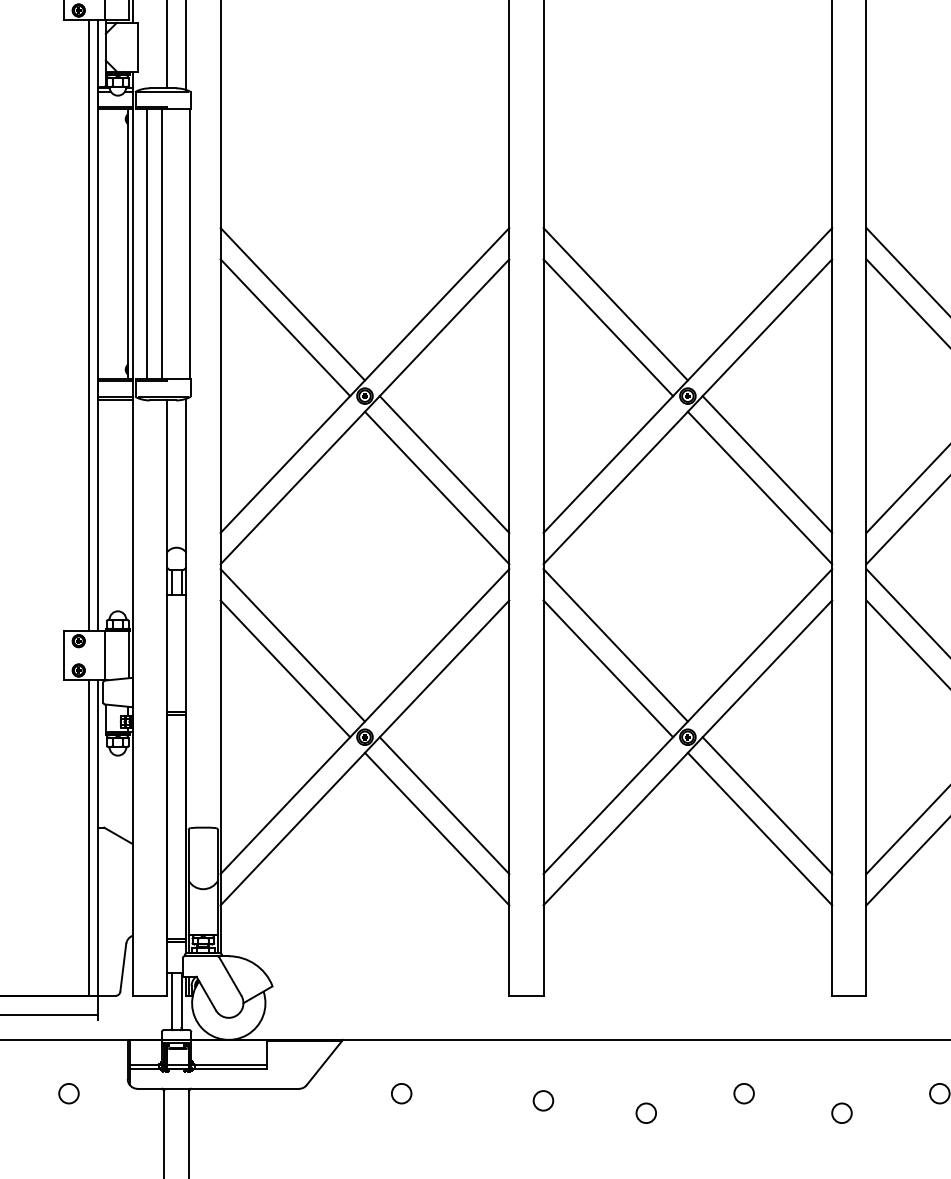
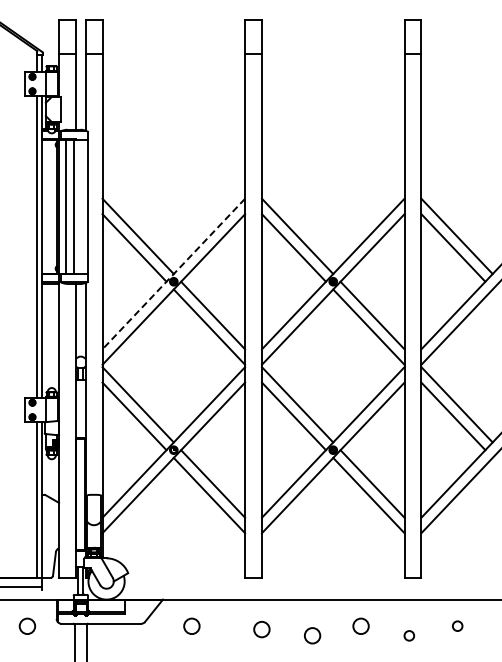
line: (364, 381) -> (173, 274), solid -> dashed
circle: (68, 1092) -> (27, 625), size x1.6
circle: (400, 1092) -> (191, 625), size x1.6
circle: (743, 1092) -> (360, 625), size x1.6
circle: (542, 1100) -> (261, 629), size x1.6
circle: (645, 1112) -> (312, 635), size x1.6

